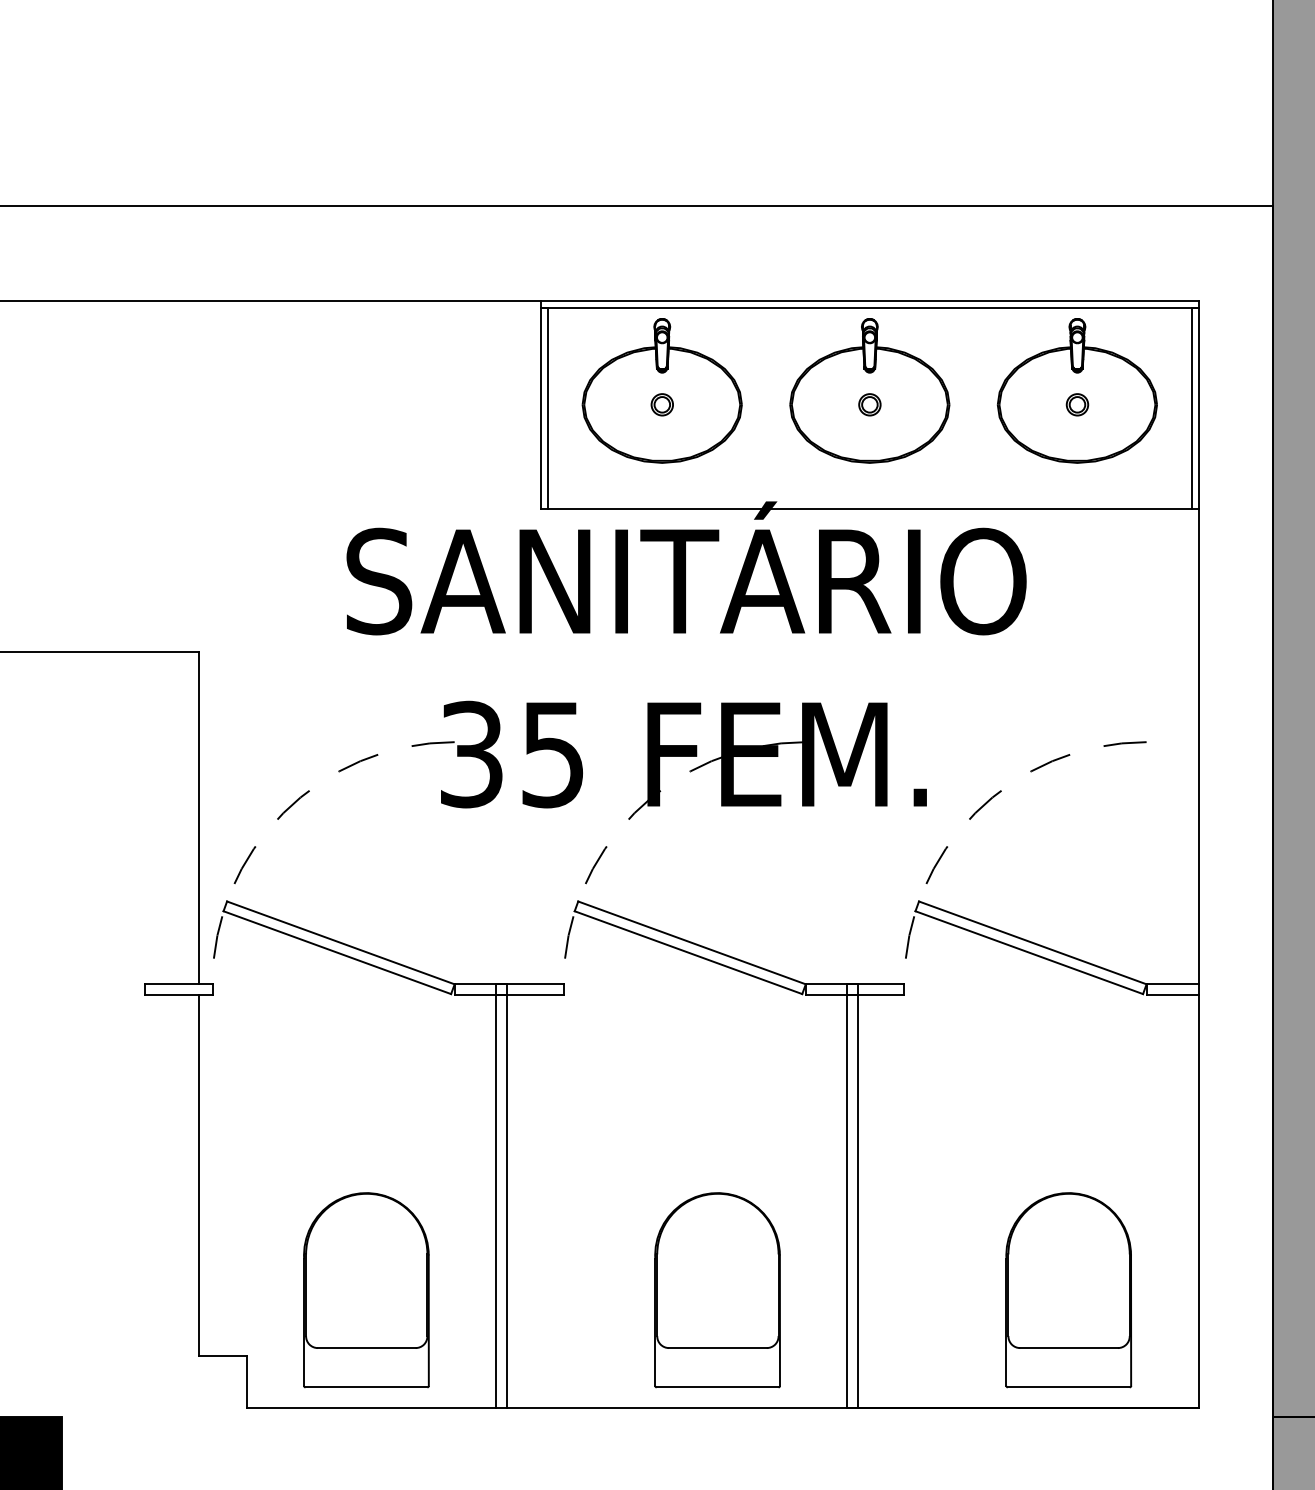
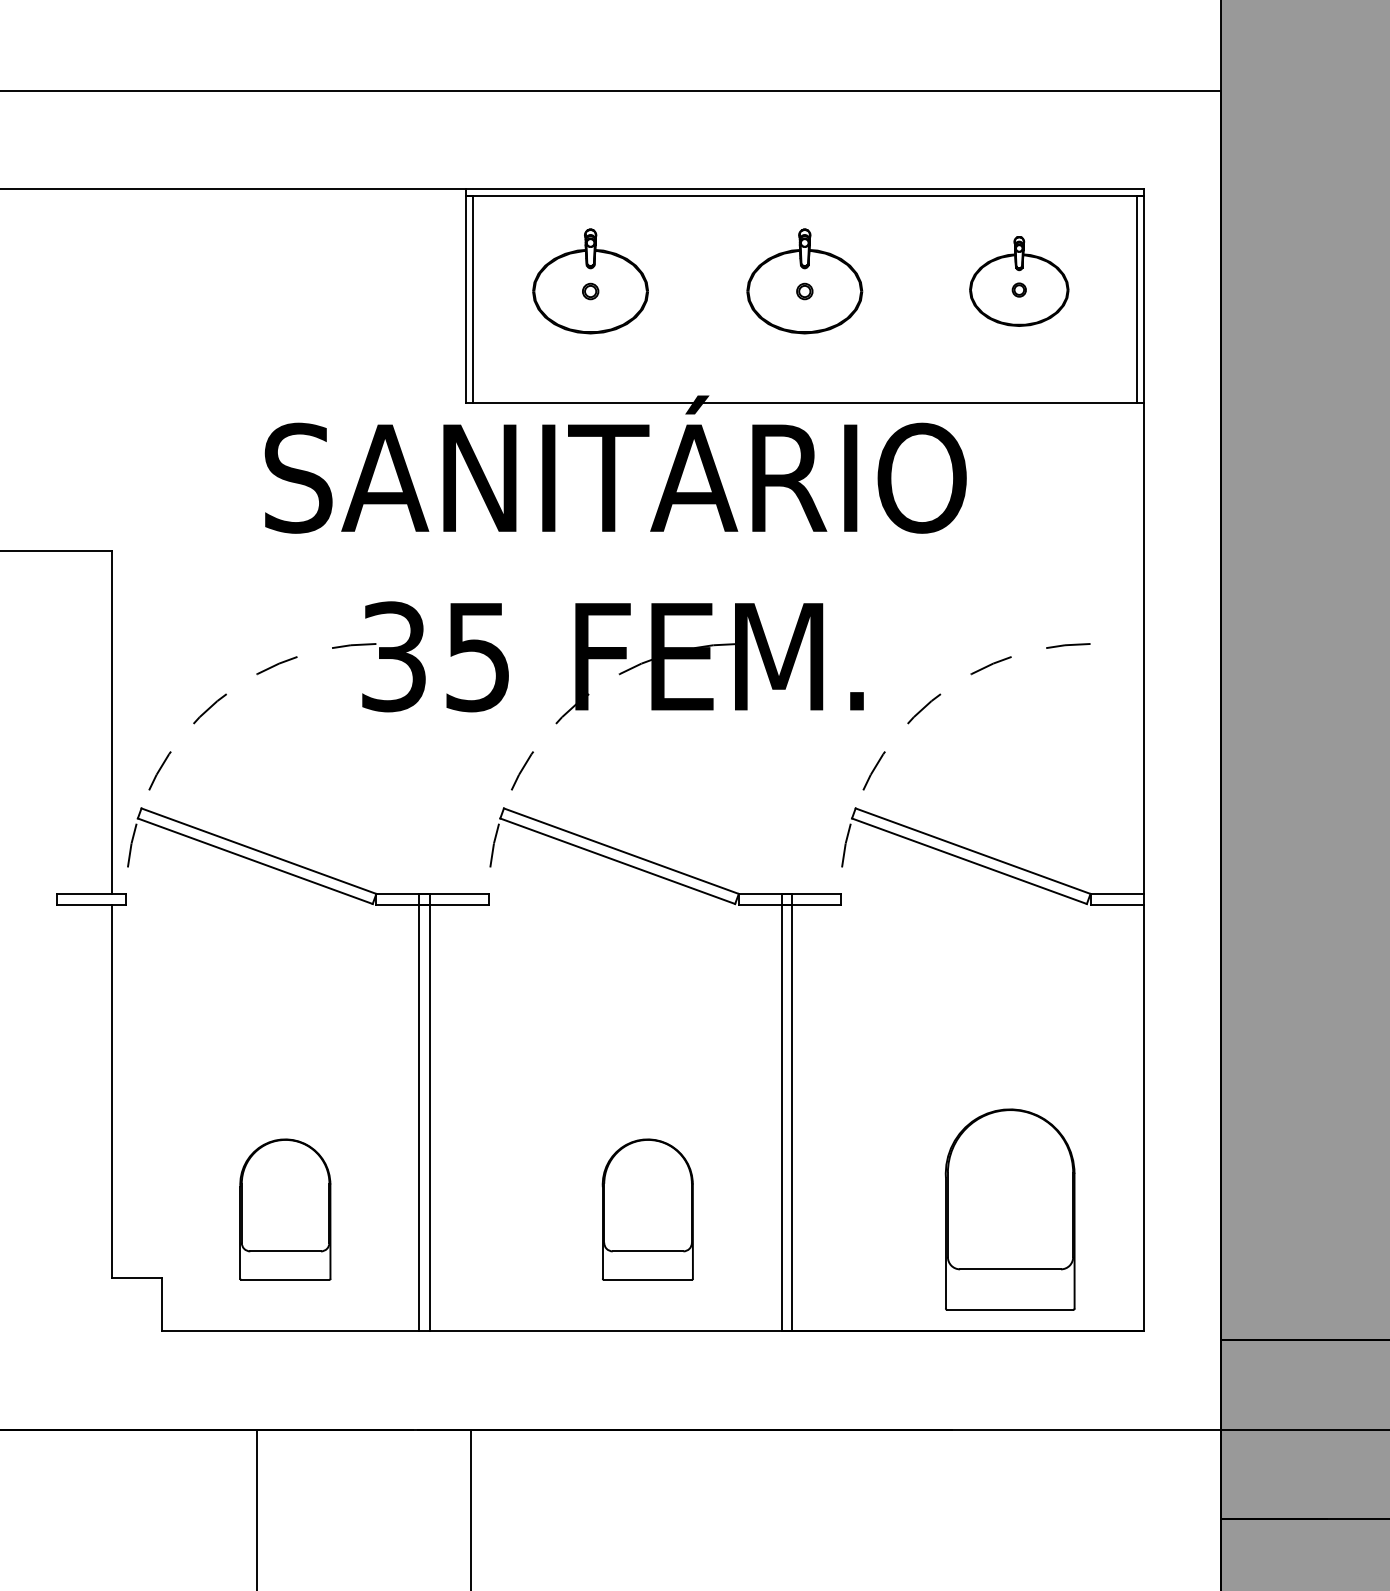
part: (662, 390) -> (590, 281), size x0.7
part: (869, 390) -> (804, 281), size x0.7
part: (1077, 390) -> (1019, 281), size x0.6
part: (366, 1290) -> (285, 1209), size x0.7
part: (717, 1290) -> (647, 1209), size x0.7

